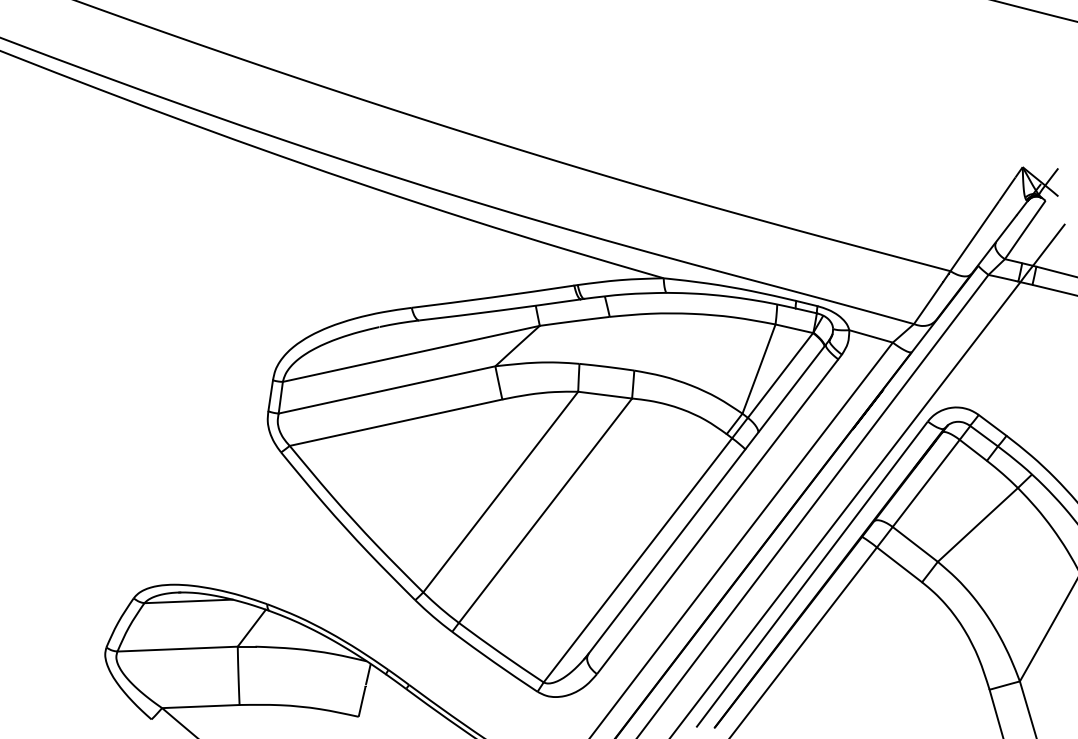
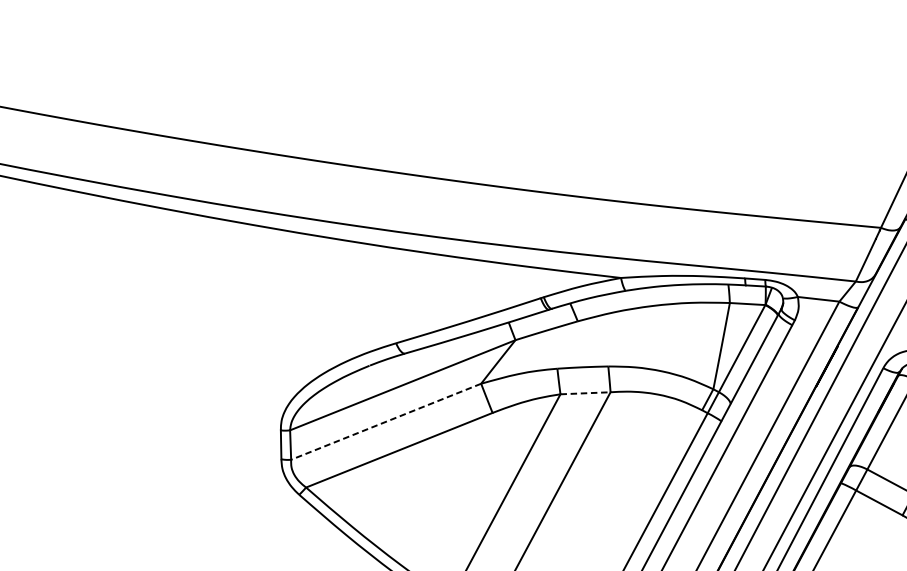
line: (387, 389) -> (386, 421), solid -> dashed
line: (605, 395) -> (585, 393), solid -> dashed

